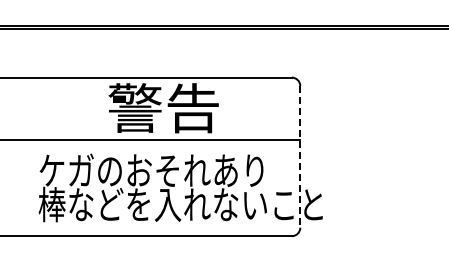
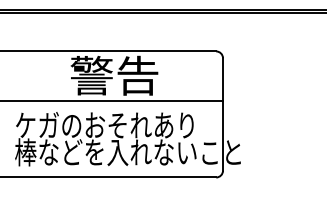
line: (300, 156) -> (223, 114), dashed -> solid

